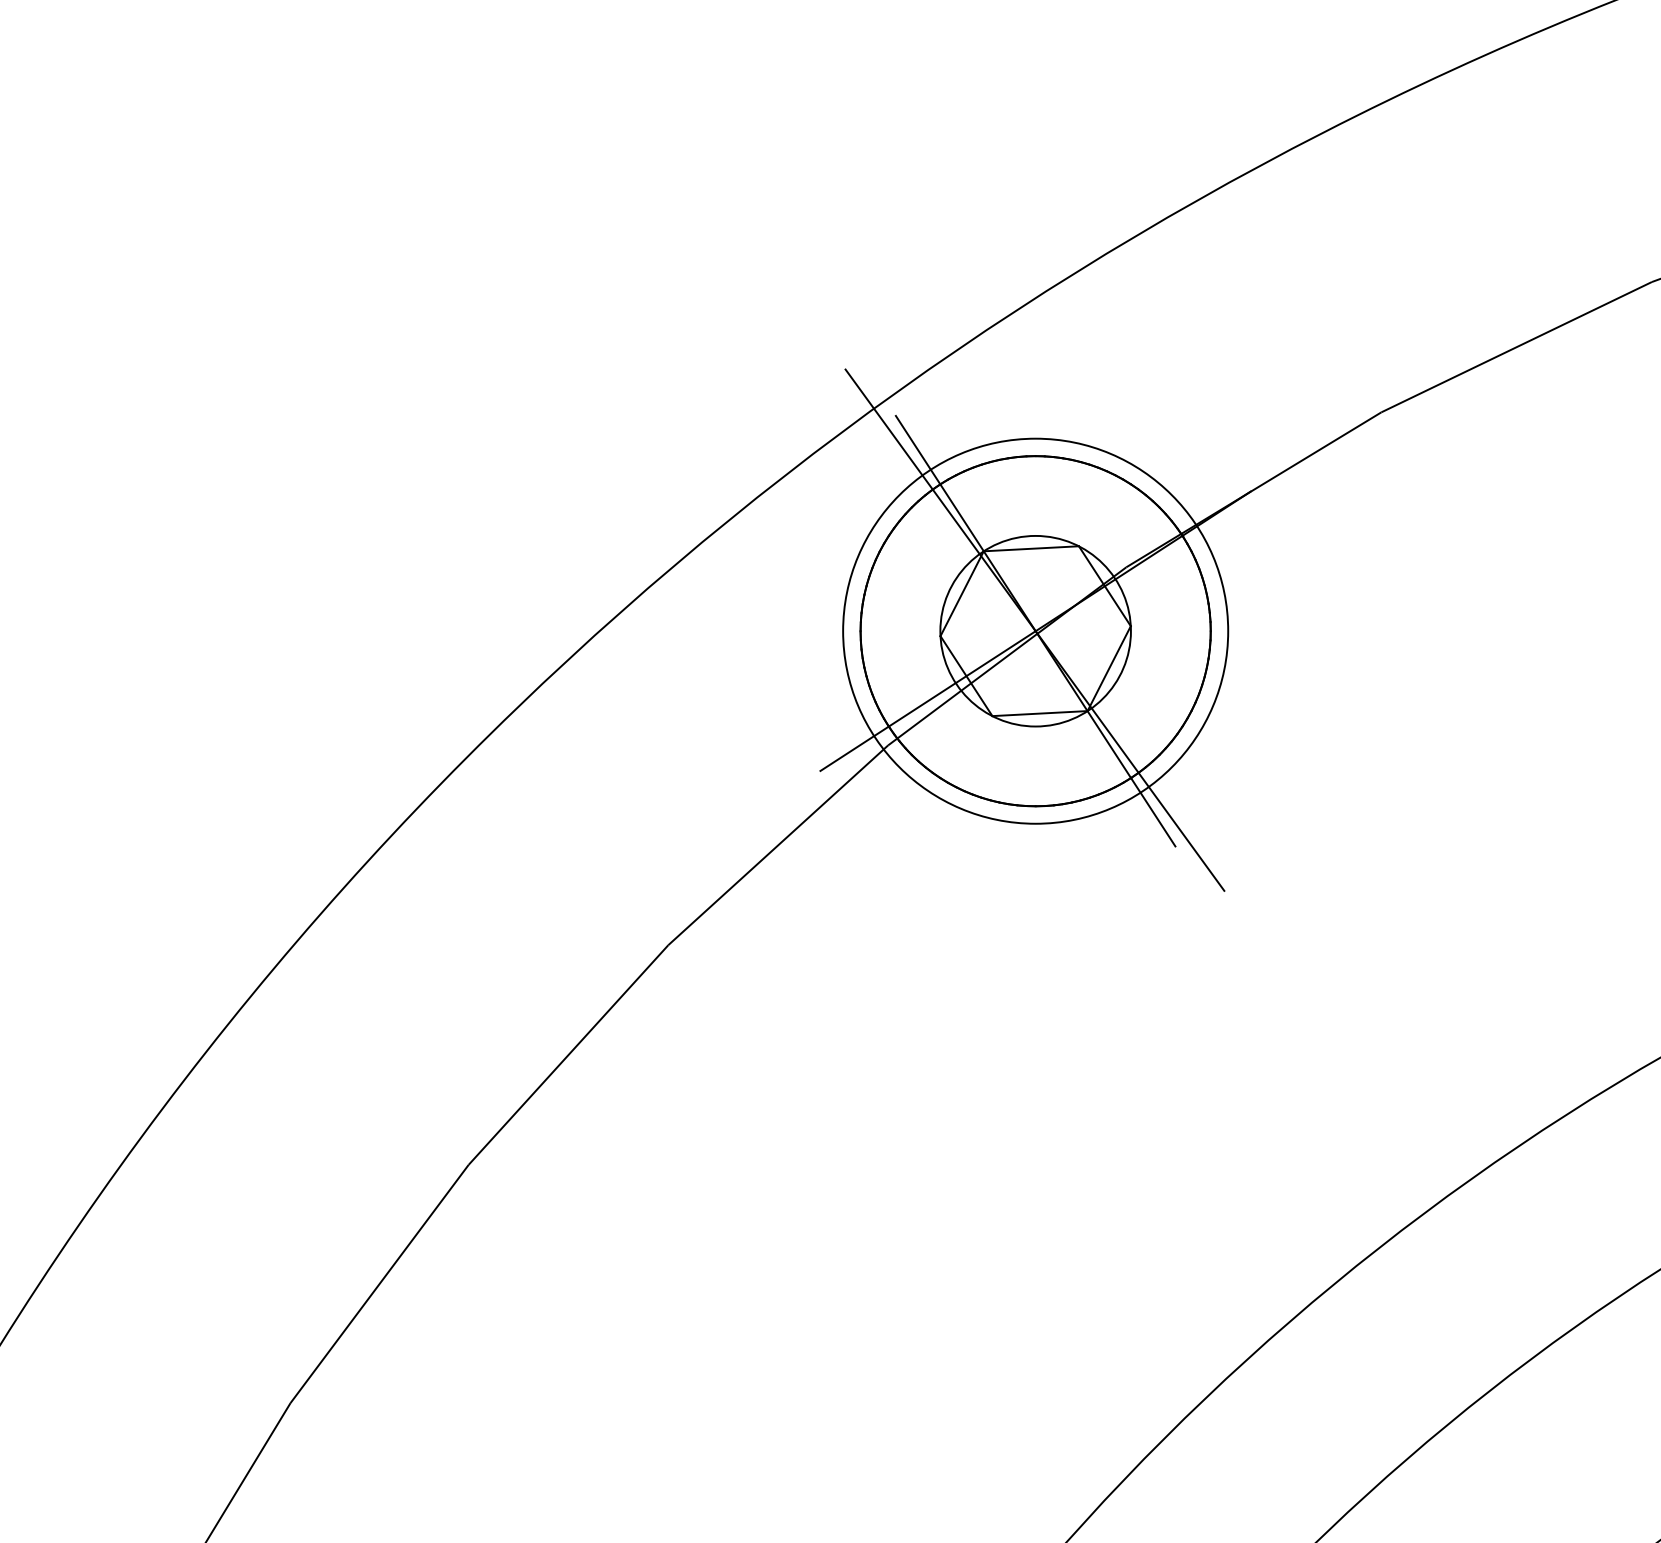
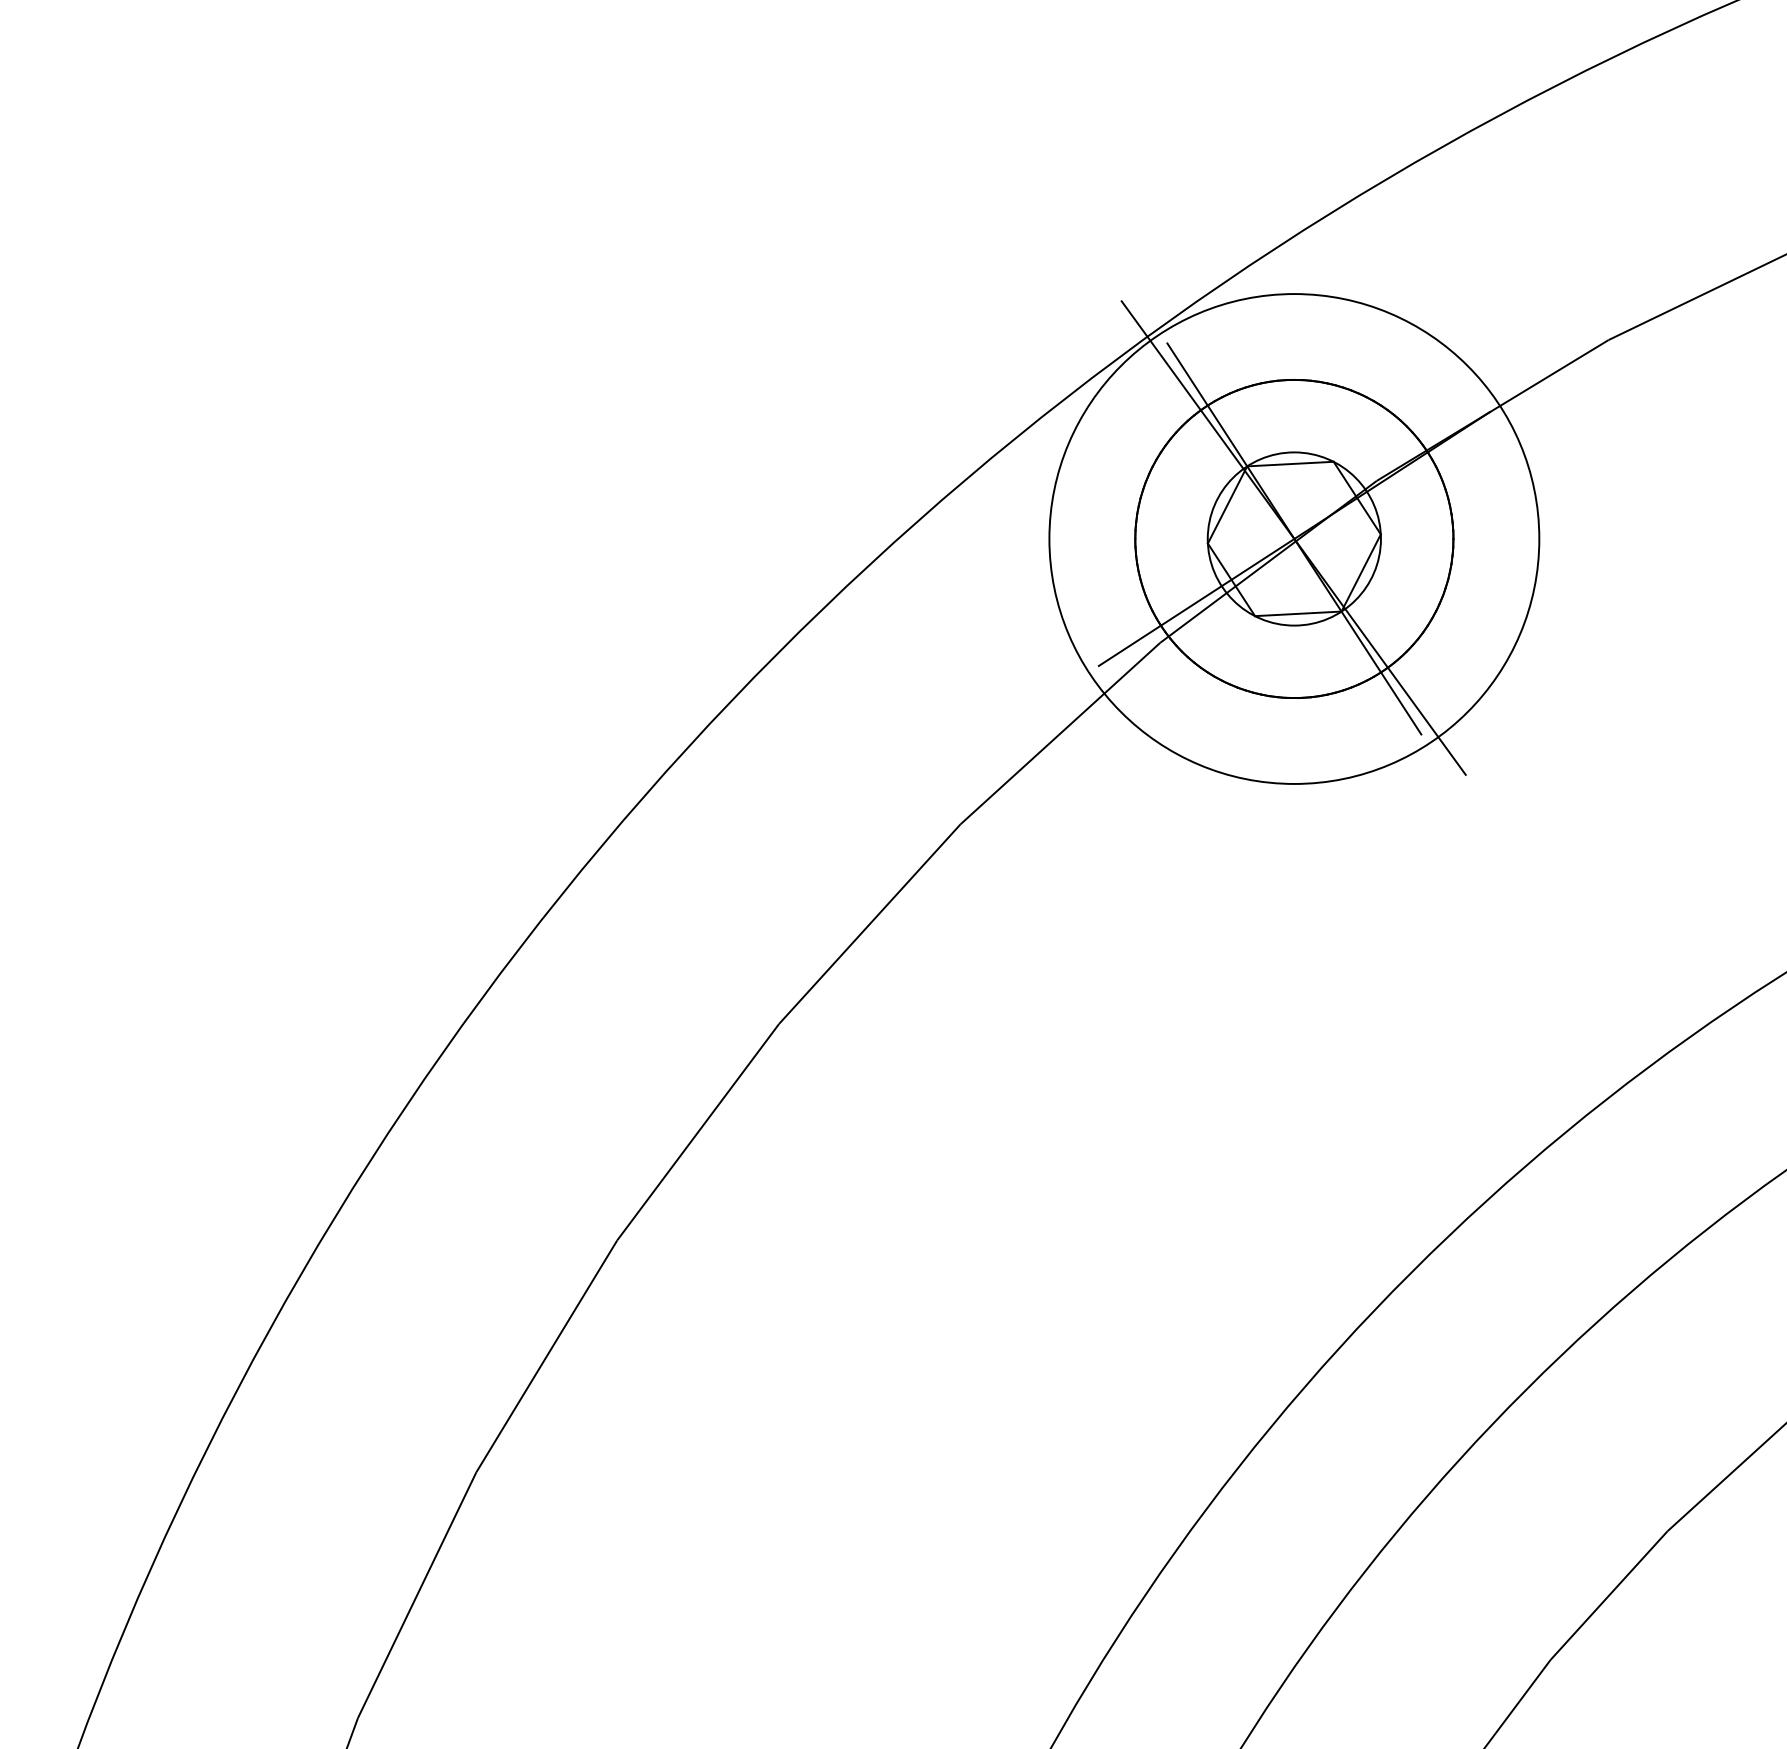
circle: (1035, 630) -> (1294, 538), size x1.4

